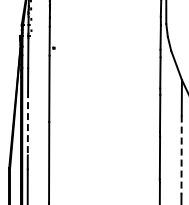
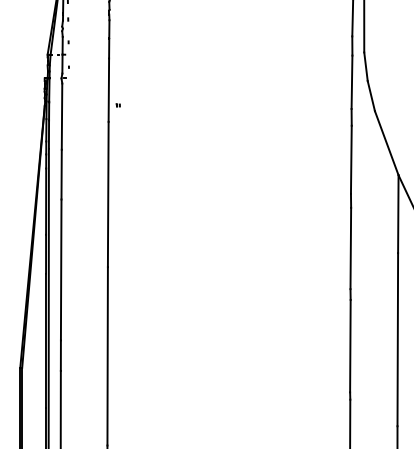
line: (27, 123) -> (60, 270), dashed -> solid
line: (181, 155) -> (397, 340), dashed -> solid

